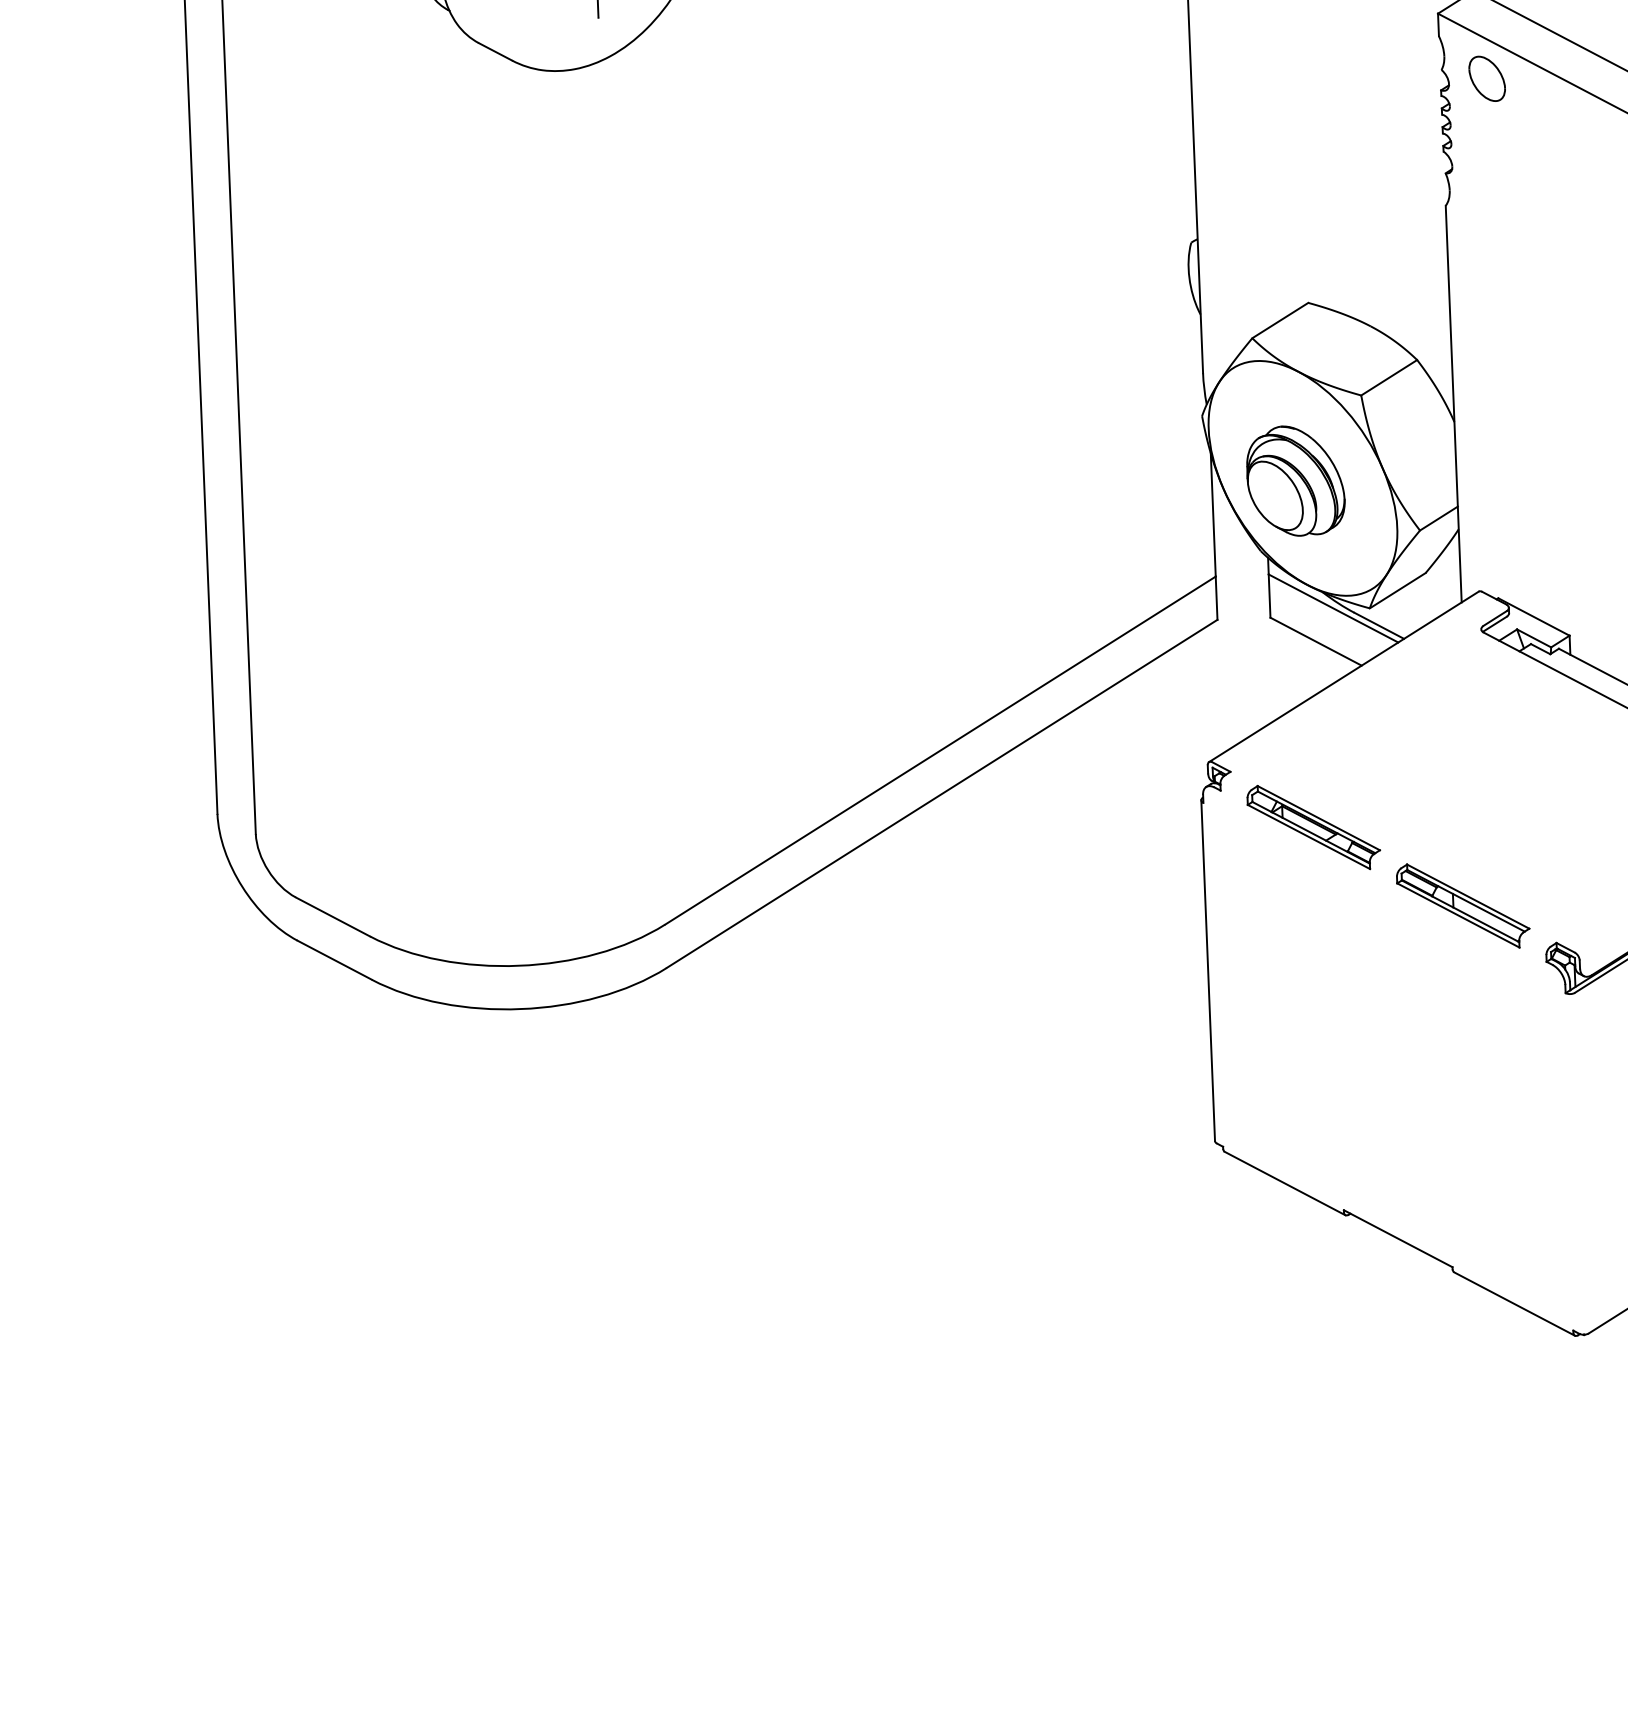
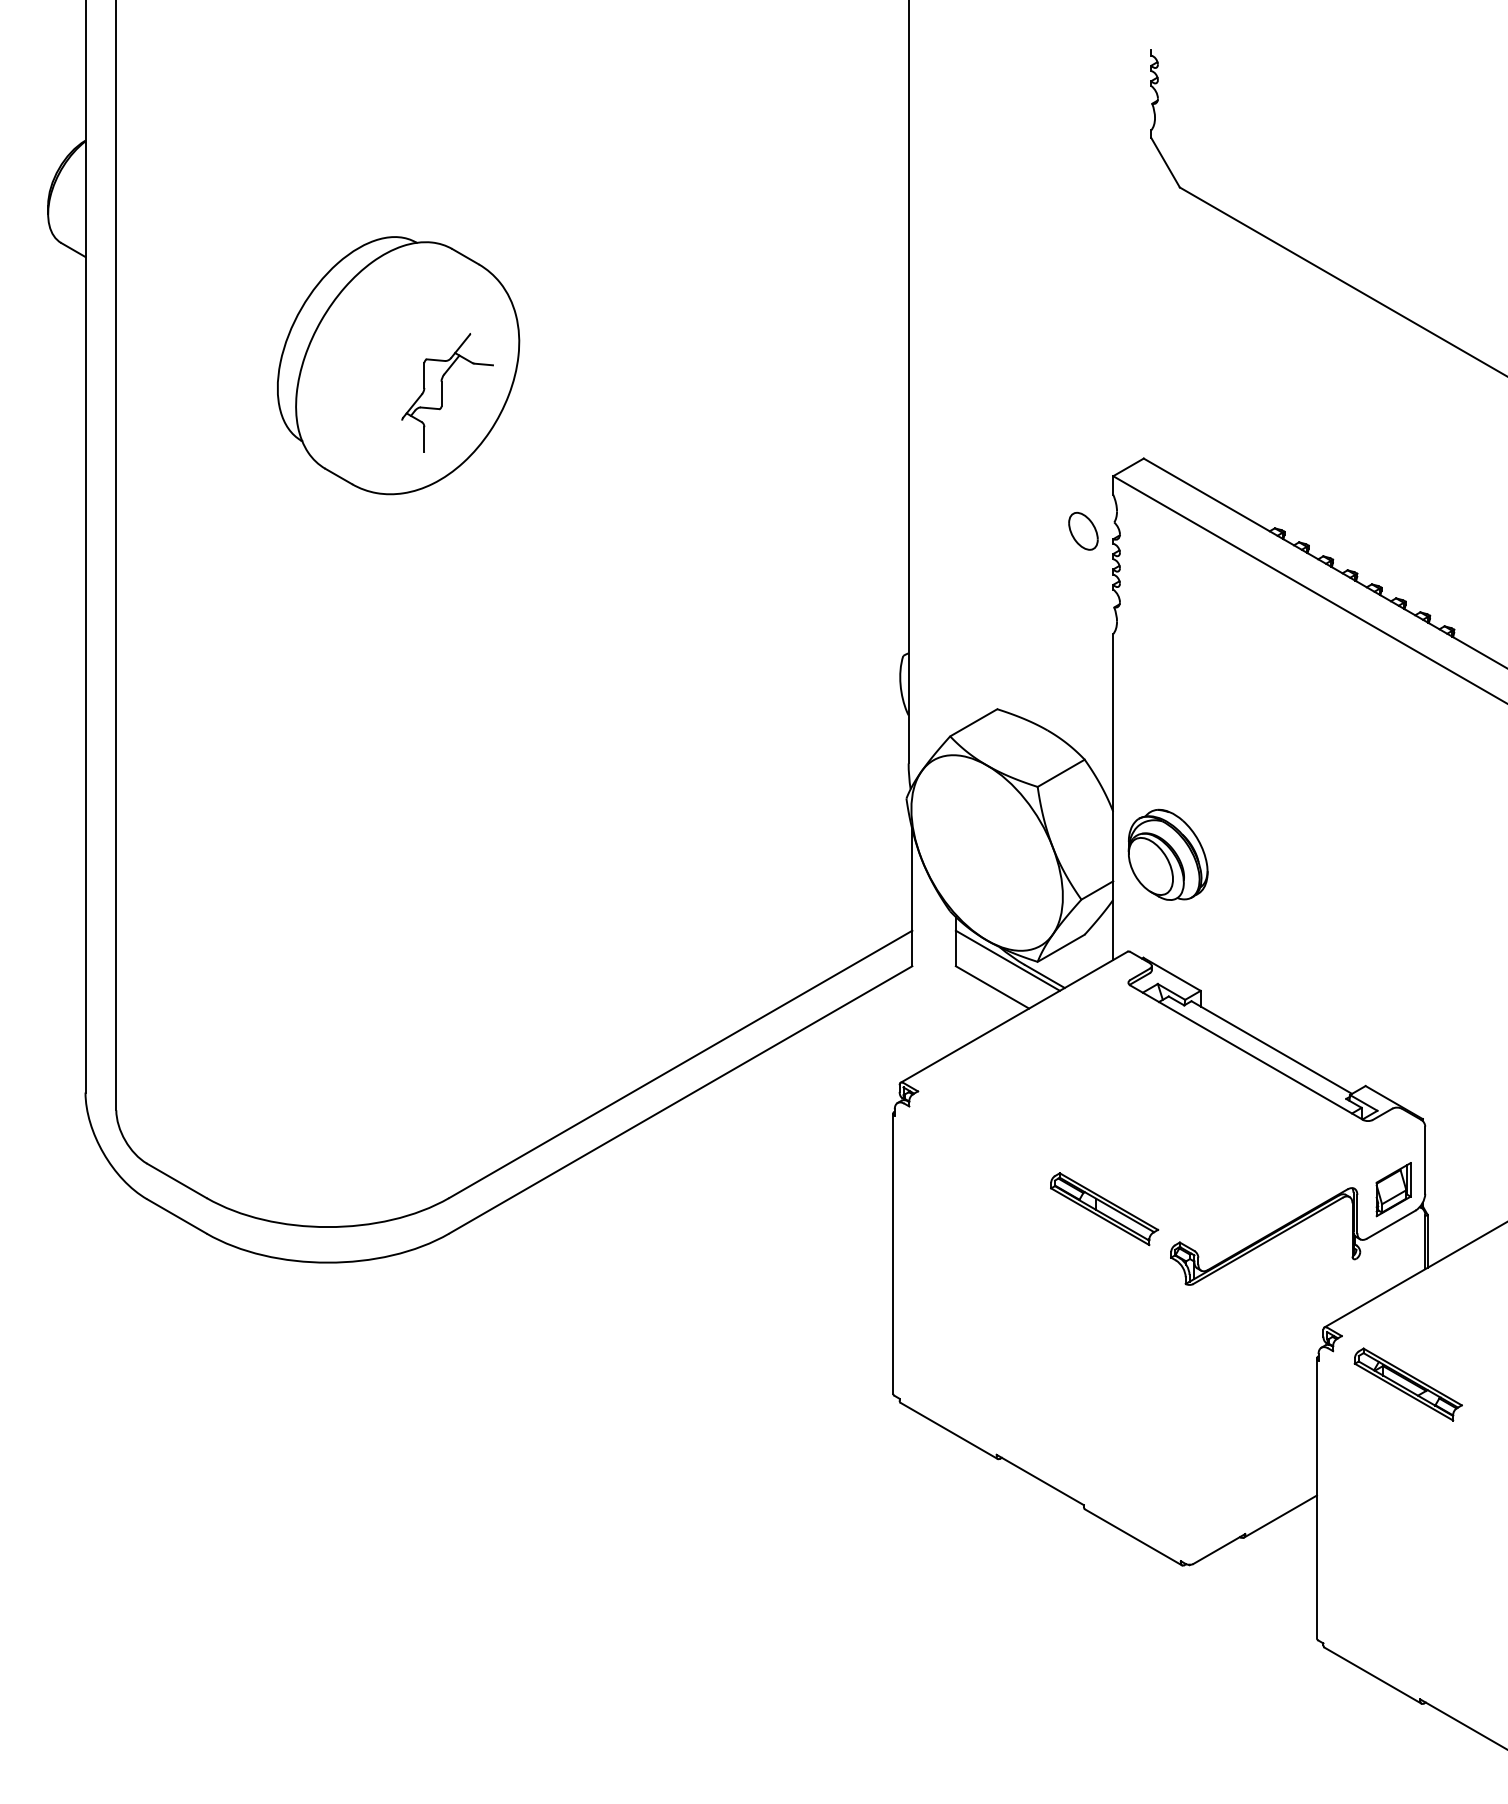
part: (1487, 77) -> (1083, 530), moved
part: (1294, 480) -> (1167, 854), moved
part: (1313, 827) -> (984, 1139), removed

